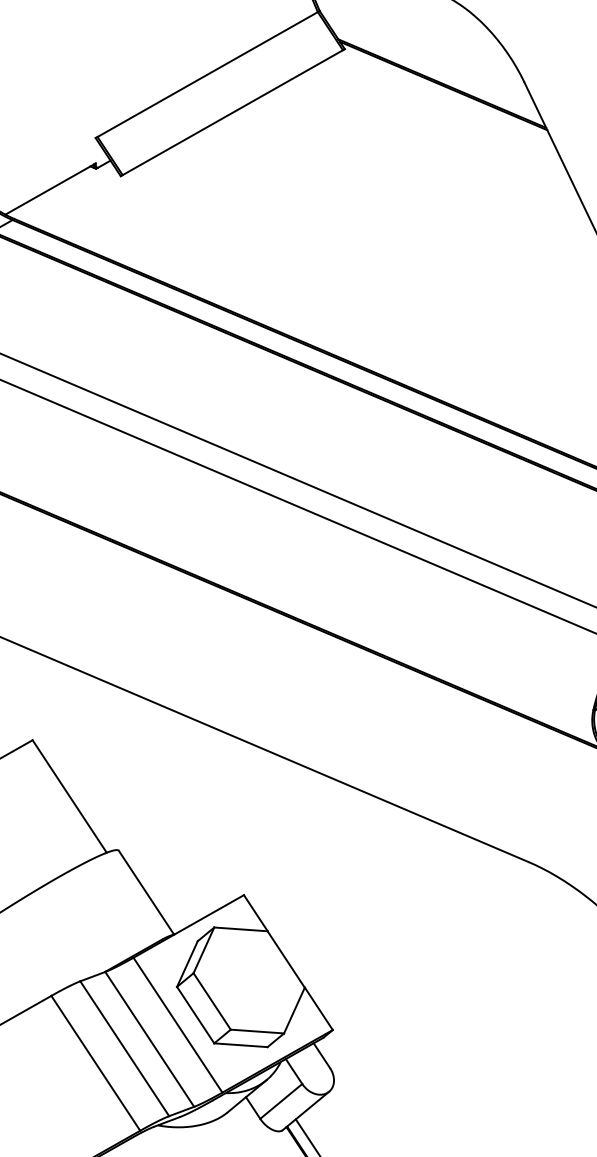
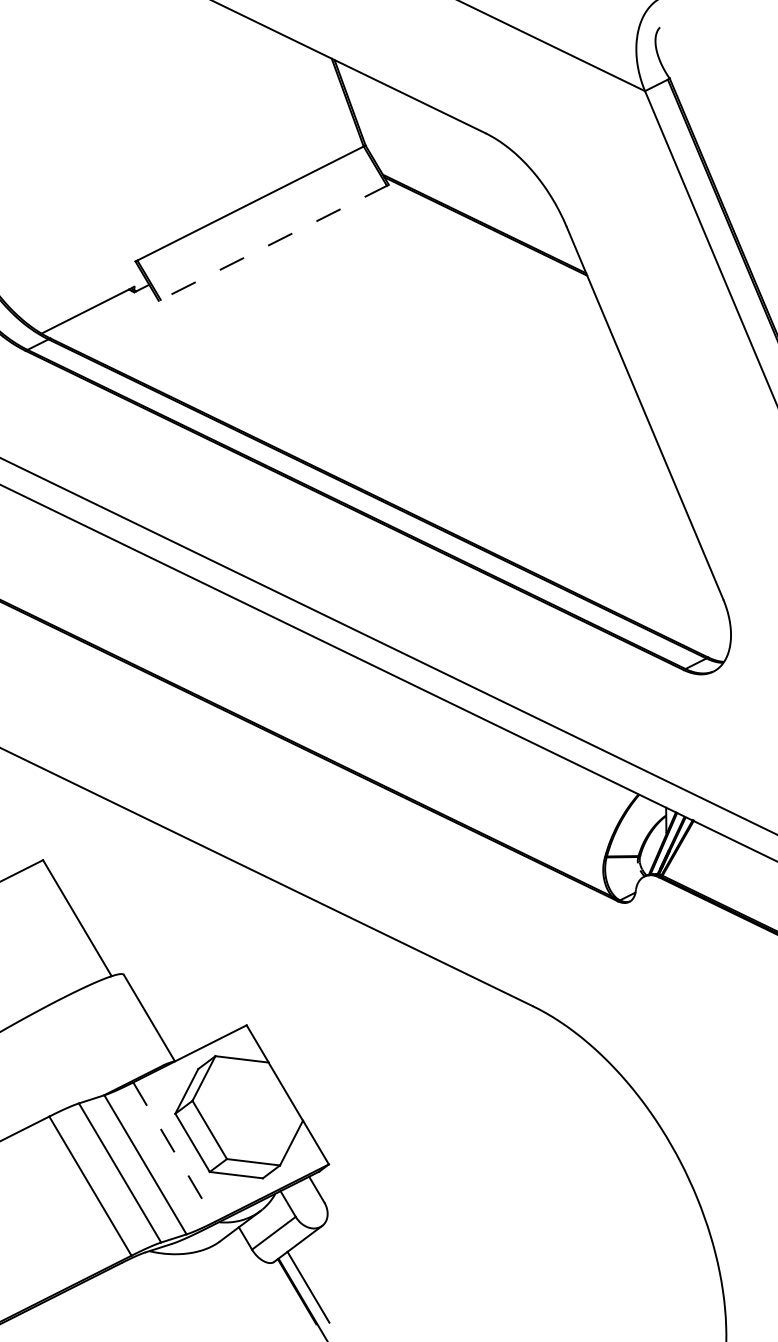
line: (232, 112) -> (273, 242), solid -> dashed
line: (178, 1025) -> (174, 1152), solid -> dashed

